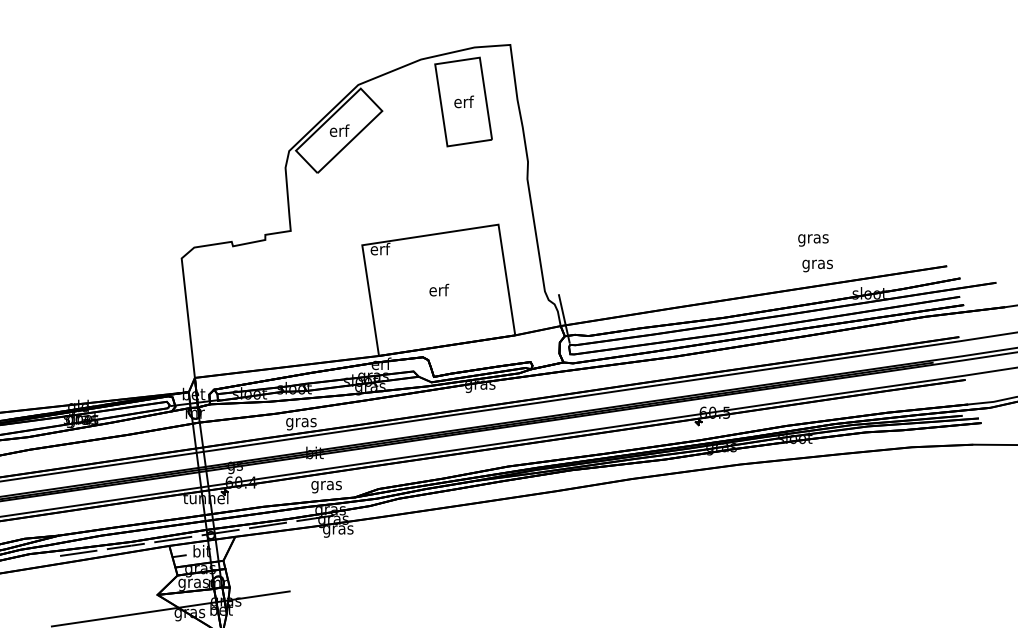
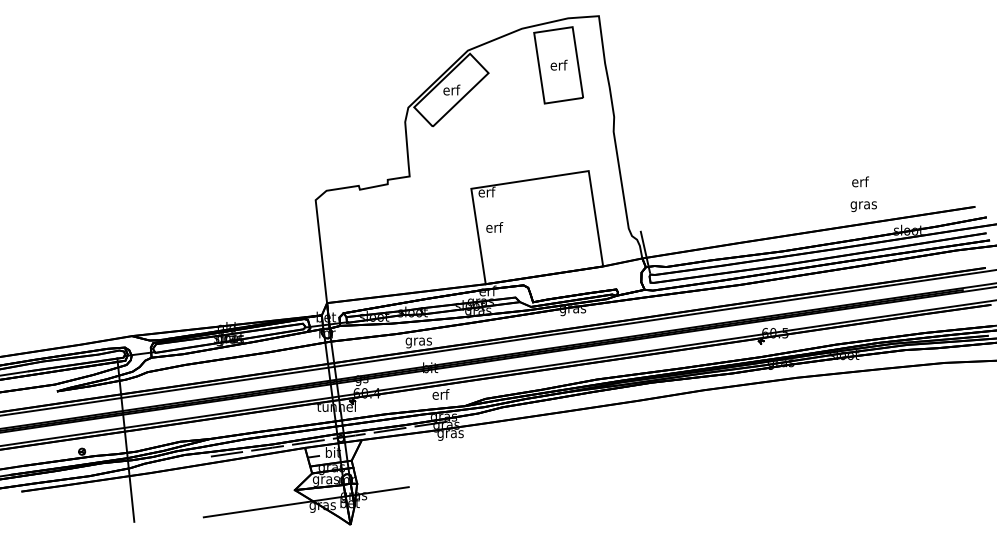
text: (813, 237) -> (860, 182), gras -> erf
text: (439, 290) -> (494, 227), moved
text: (326, 485) -> (440, 395), gras -> erf

